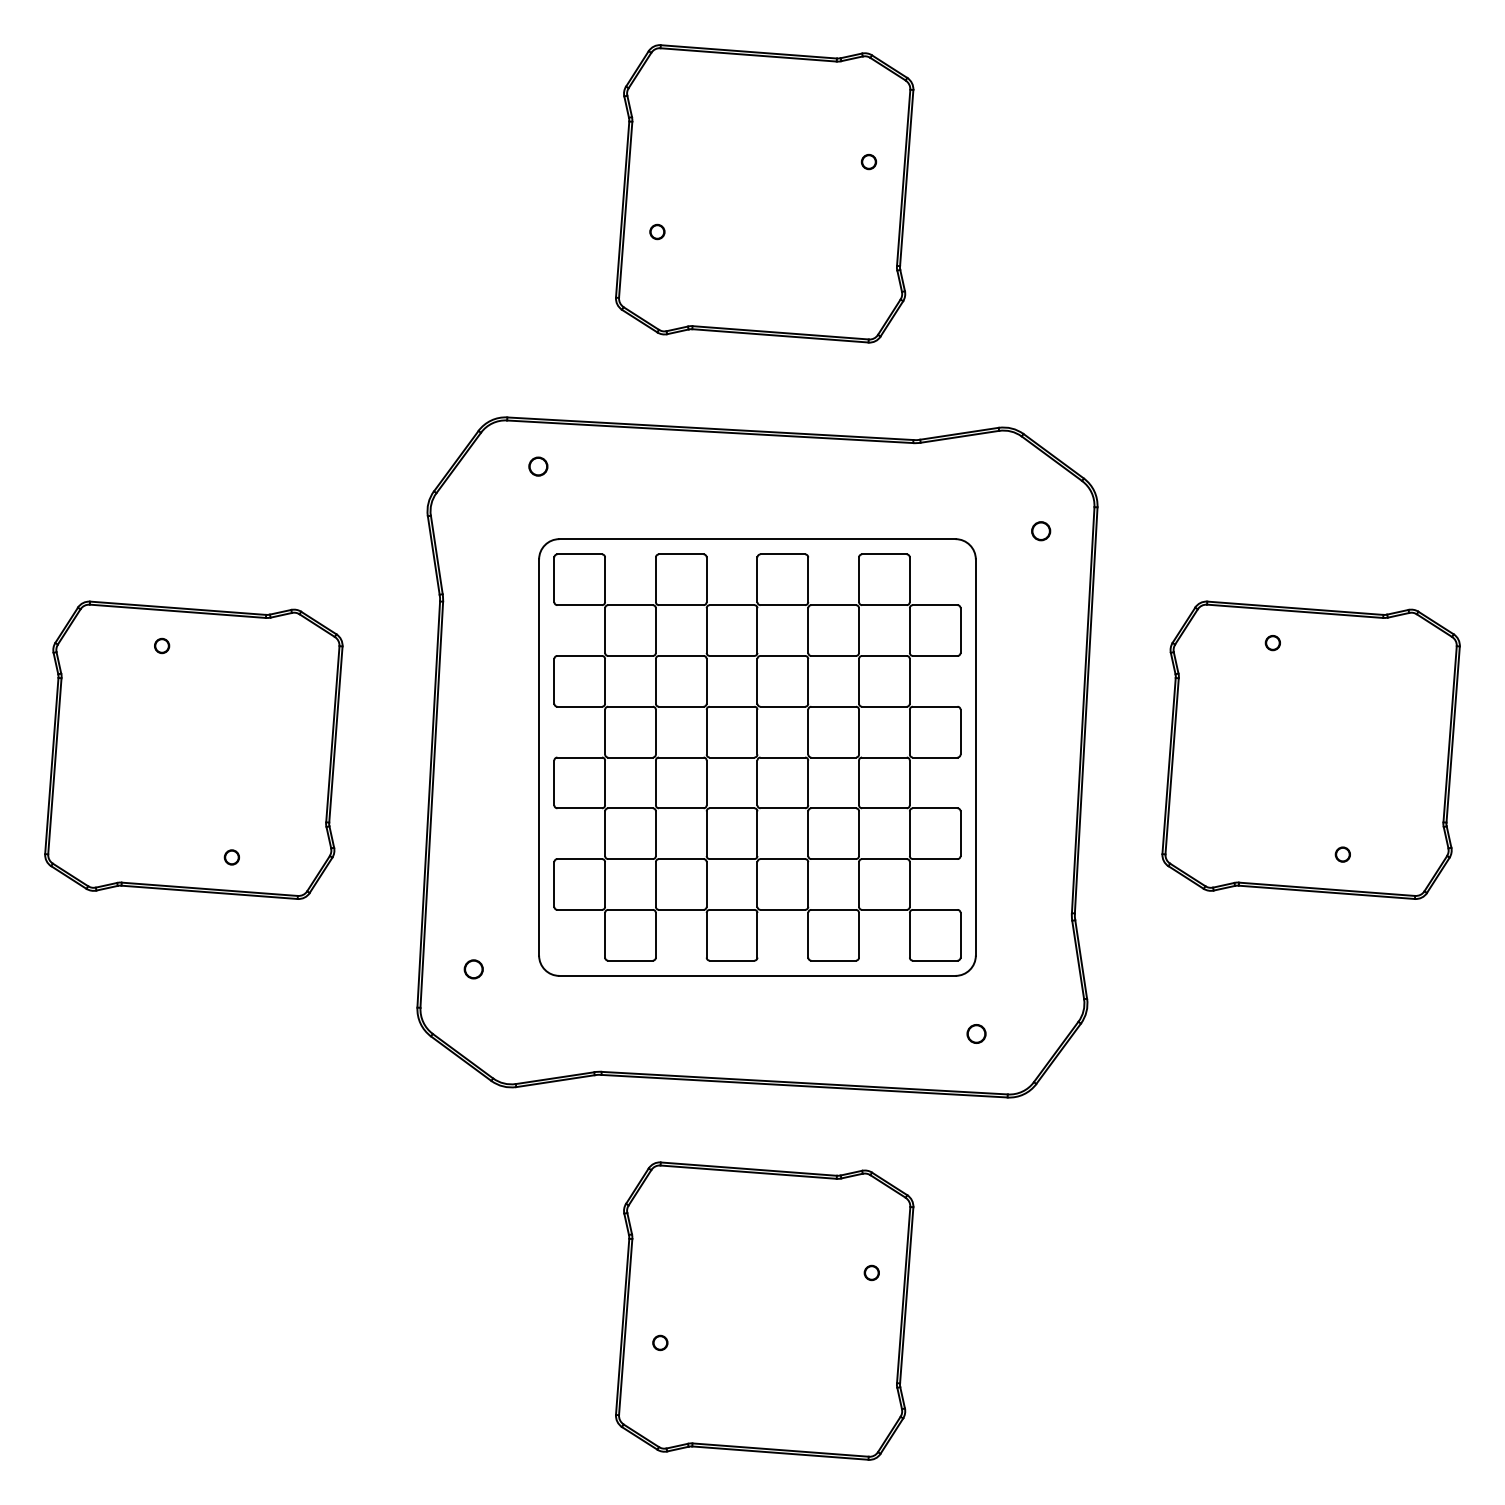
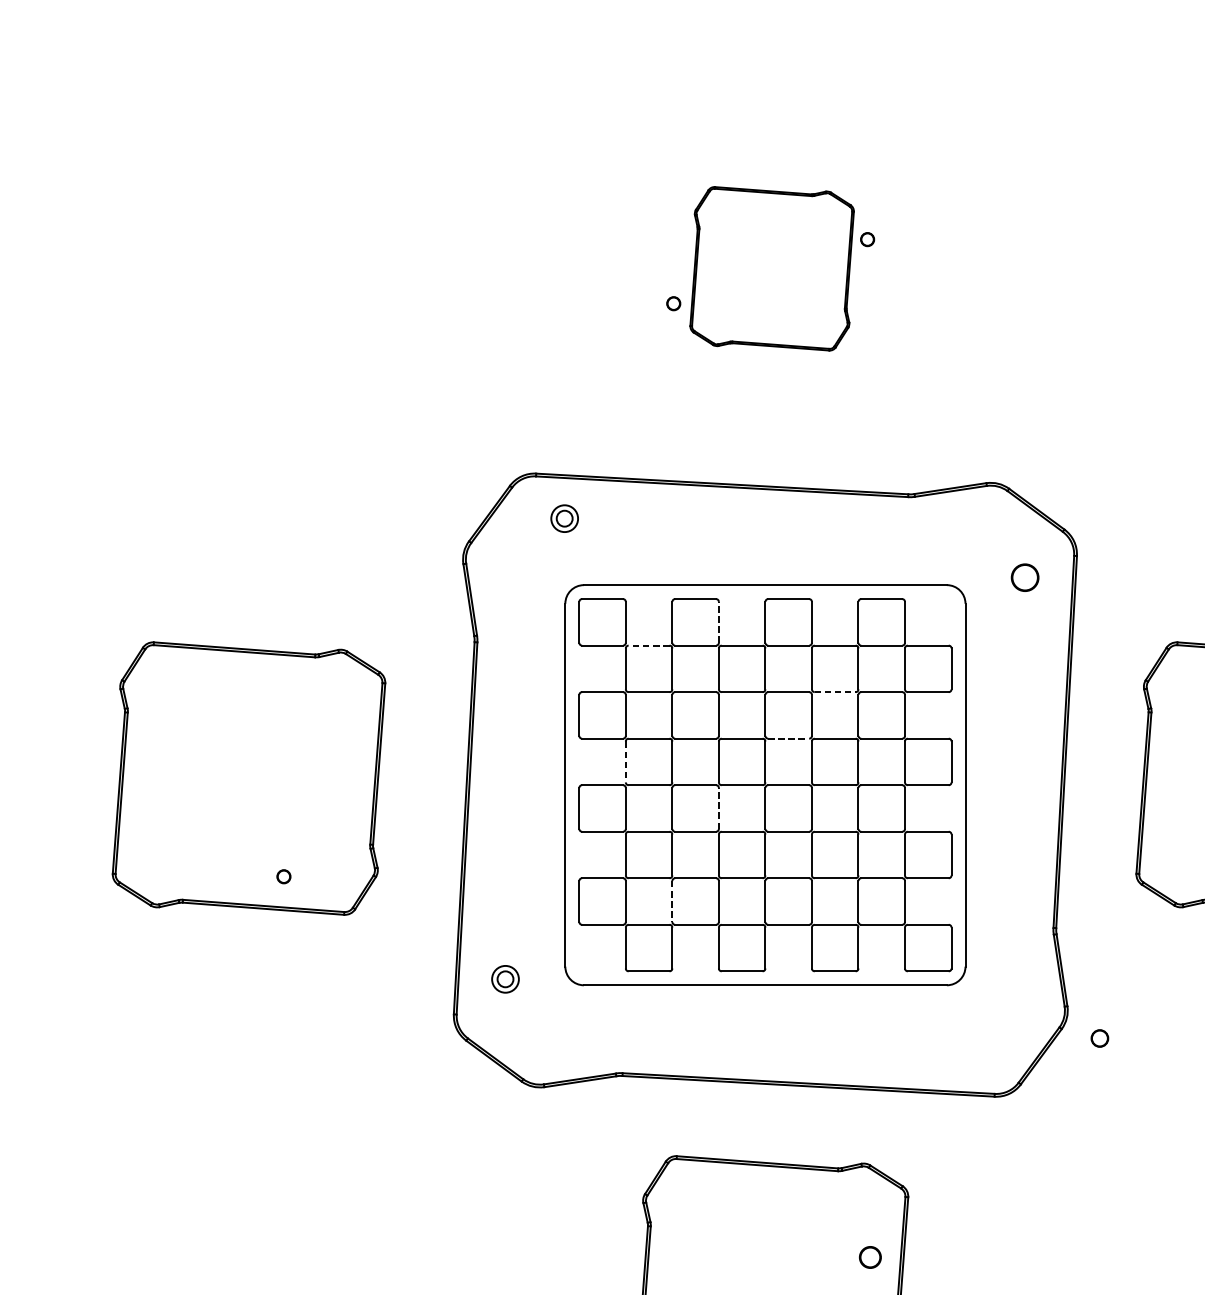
part: (764, 193) -> (771, 268), size x0.6
circle: (538, 466) -> (564, 518), size x1.6
circle: (1041, 531) -> (1025, 578), size x1.6
line: (706, 579) -> (718, 622), solid -> dashed
line: (630, 605) -> (649, 645), solid -> dashed
part: (162, 645) -> (220, 682), removed
line: (834, 655) -> (835, 691), solid -> dashed
line: (783, 706) -> (789, 738), solid -> dashed
line: (605, 732) -> (626, 762), solid -> dashed
line: (706, 782) -> (718, 808), solid -> dashed
line: (655, 884) -> (671, 901), solid -> dashed
circle: (473, 969) -> (505, 979), size x1.6
circle: (976, 1033) -> (1099, 1038), moved
part: (871, 1272) -> (869, 1257), size x1.6

